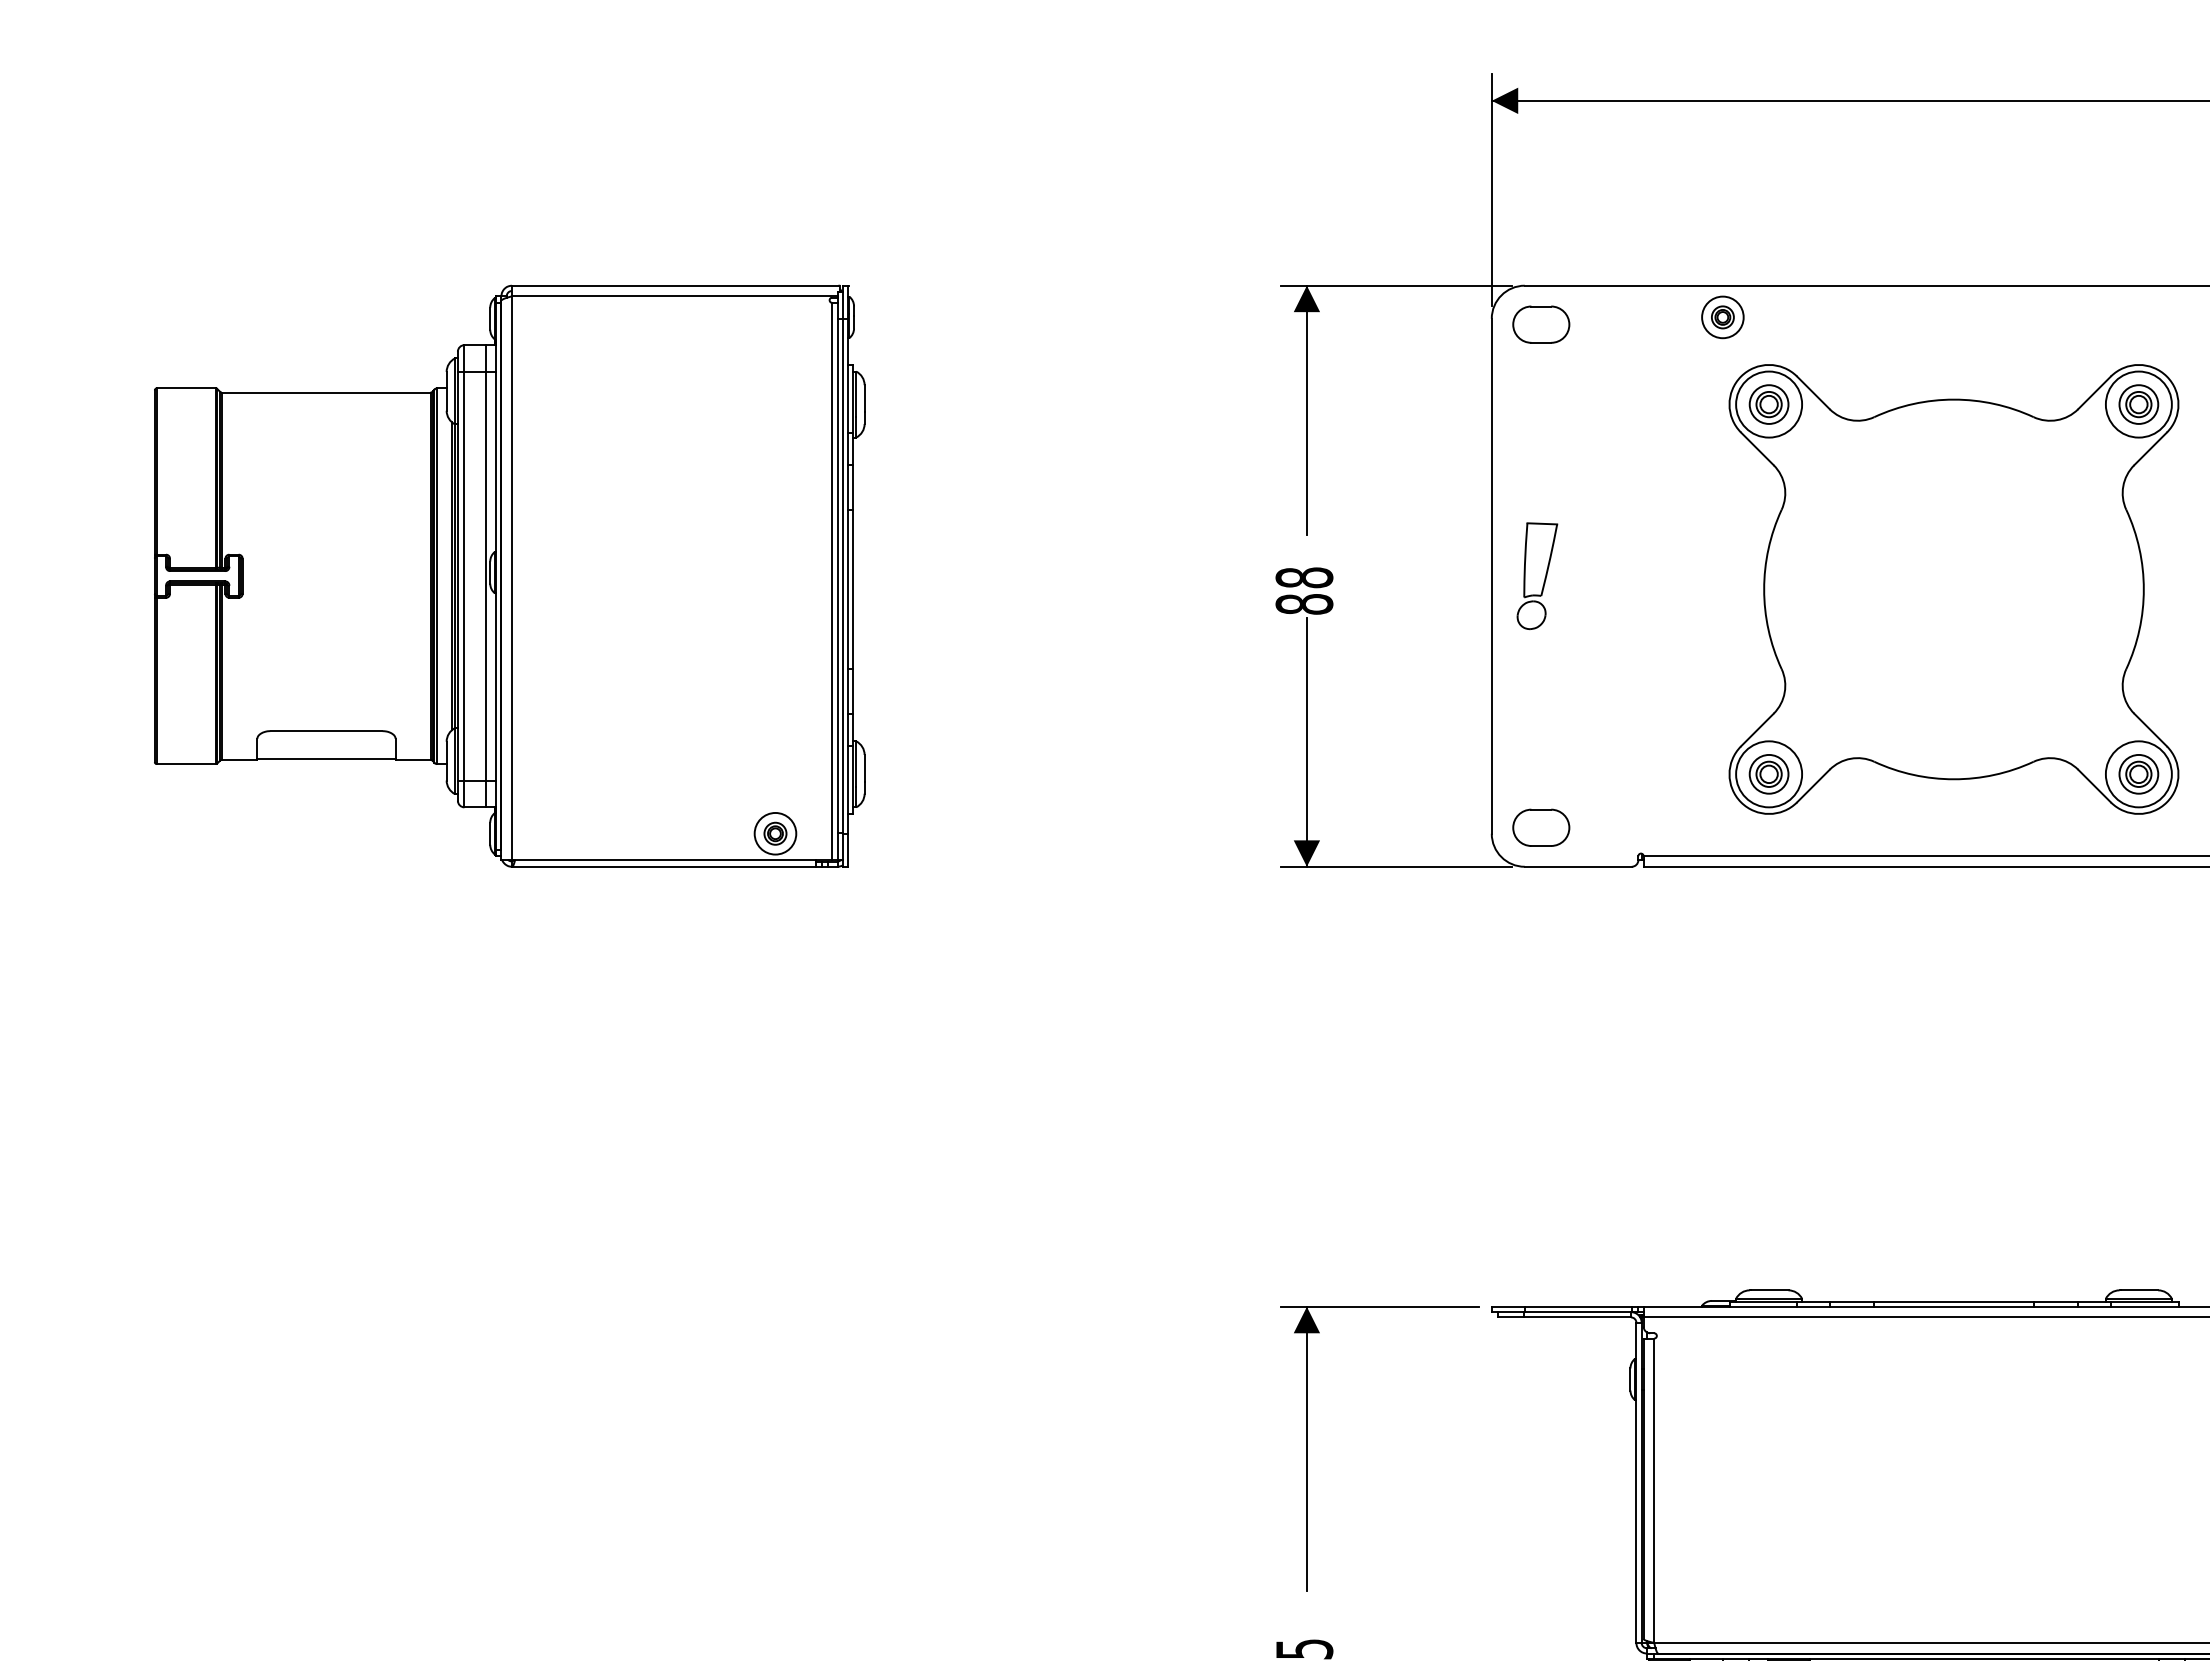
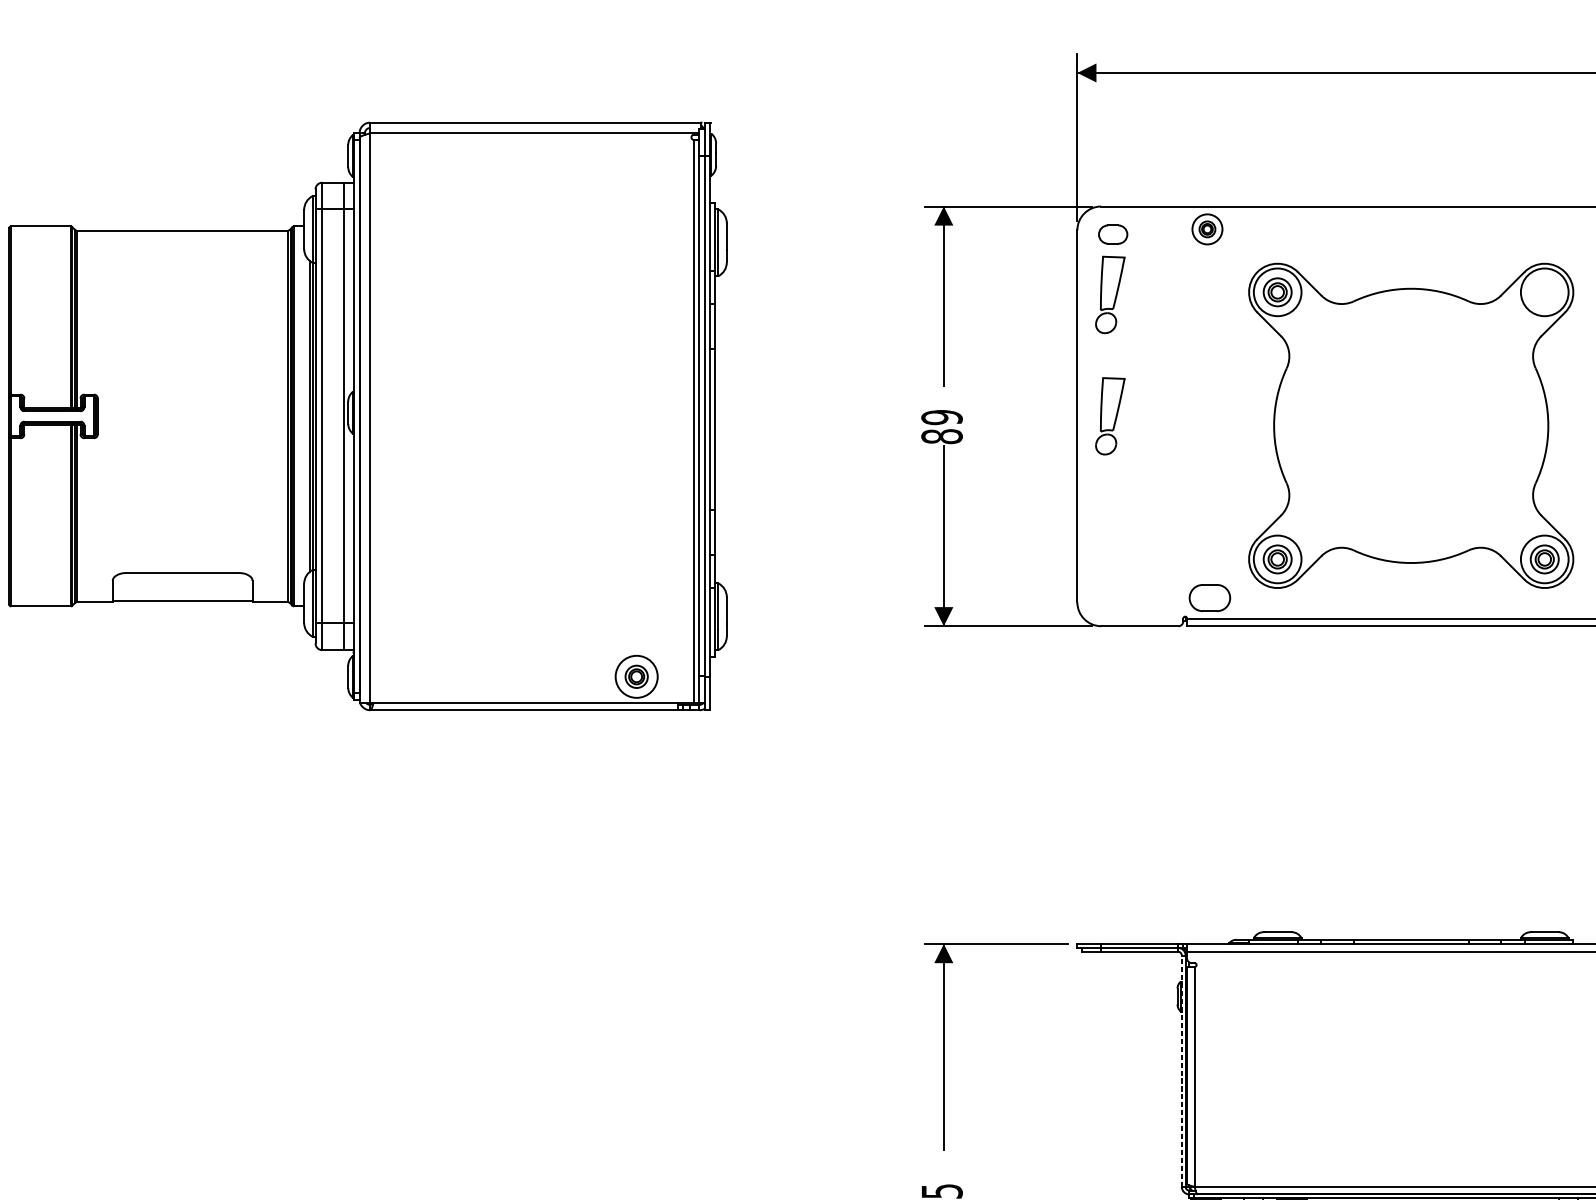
part: (1722, 317) -> (1207, 229), moved
part: (1541, 324) -> (1113, 234), size x0.7
part: (2138, 404) -> (1544, 292), removed
part: (1537, 408) -> (1110, 295), added
part: (509, 575) -> (367, 415), size x1.4
text: (1304, 577) -> (942, 417), 88 -> 89
part: (1541, 827) -> (1210, 597), moved
line: (1636, 1482) -> (1181, 1070), solid -> dashed

